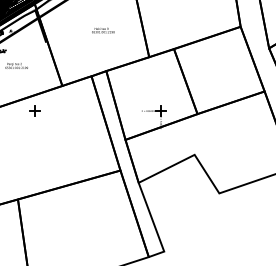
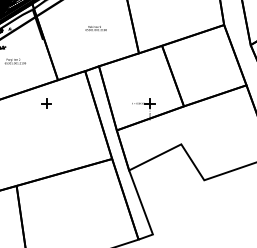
part: (34, 111) -> (46, 103), moved

